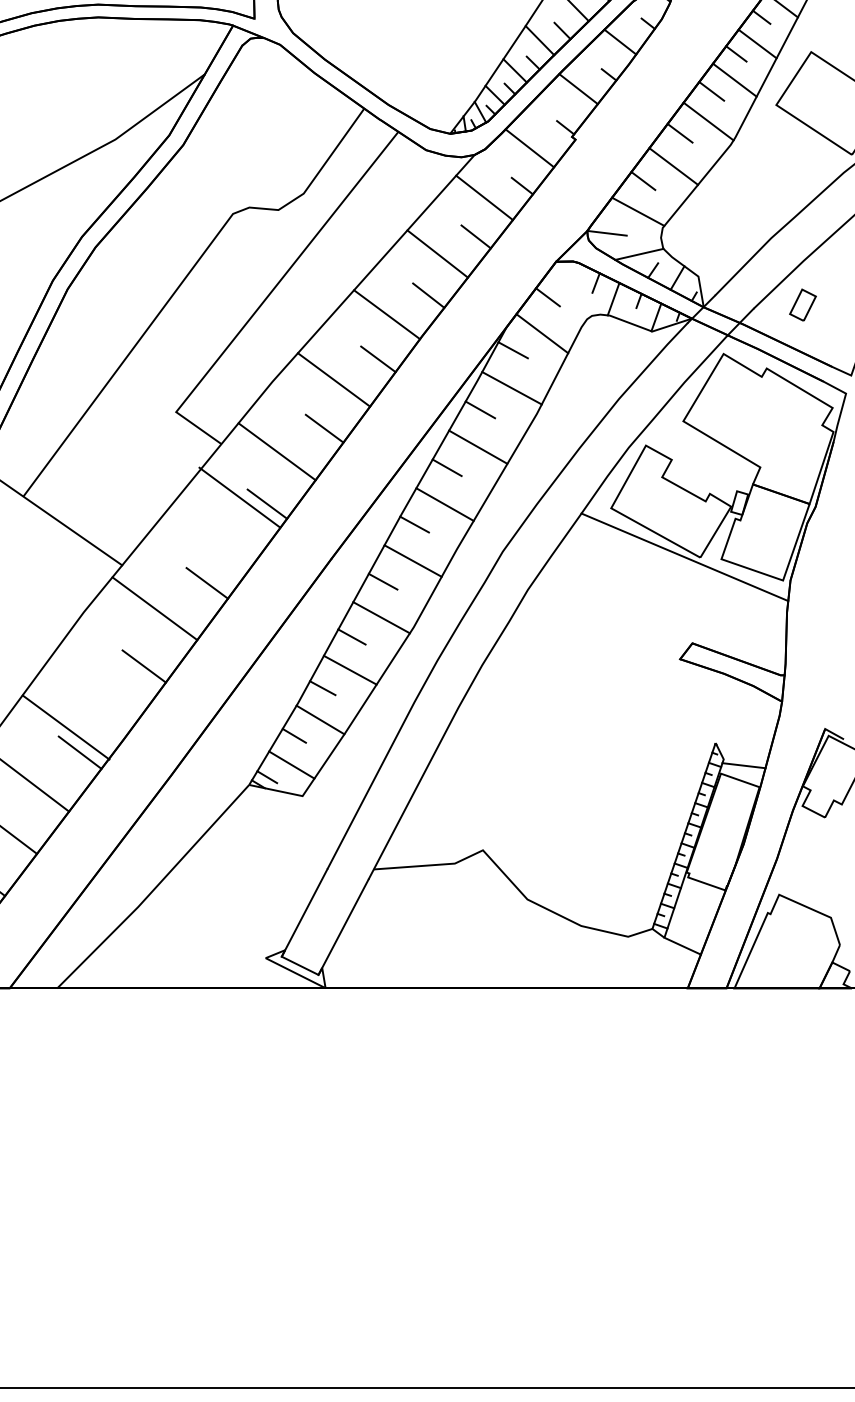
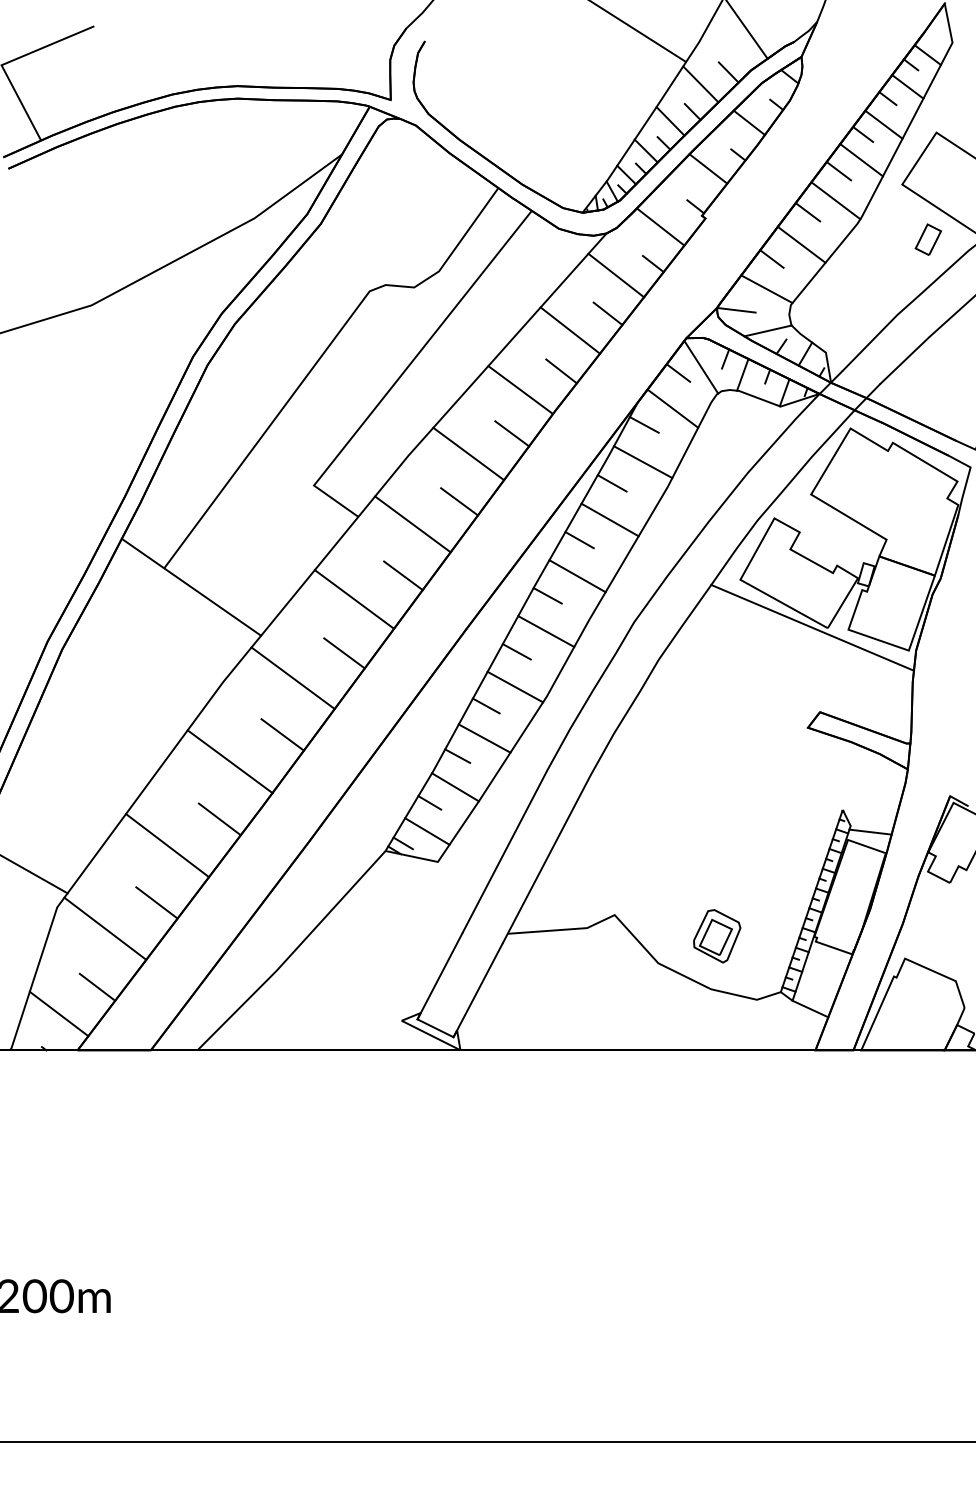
line: (571, 290) -> (701, 366), added
part: (802, 304) -> (927, 239), moved
line: (239, 497) -> (354, 599), moved
line: (65, 727) -> (229, 761), moved
part: (587, 872) -> (717, 936), added

